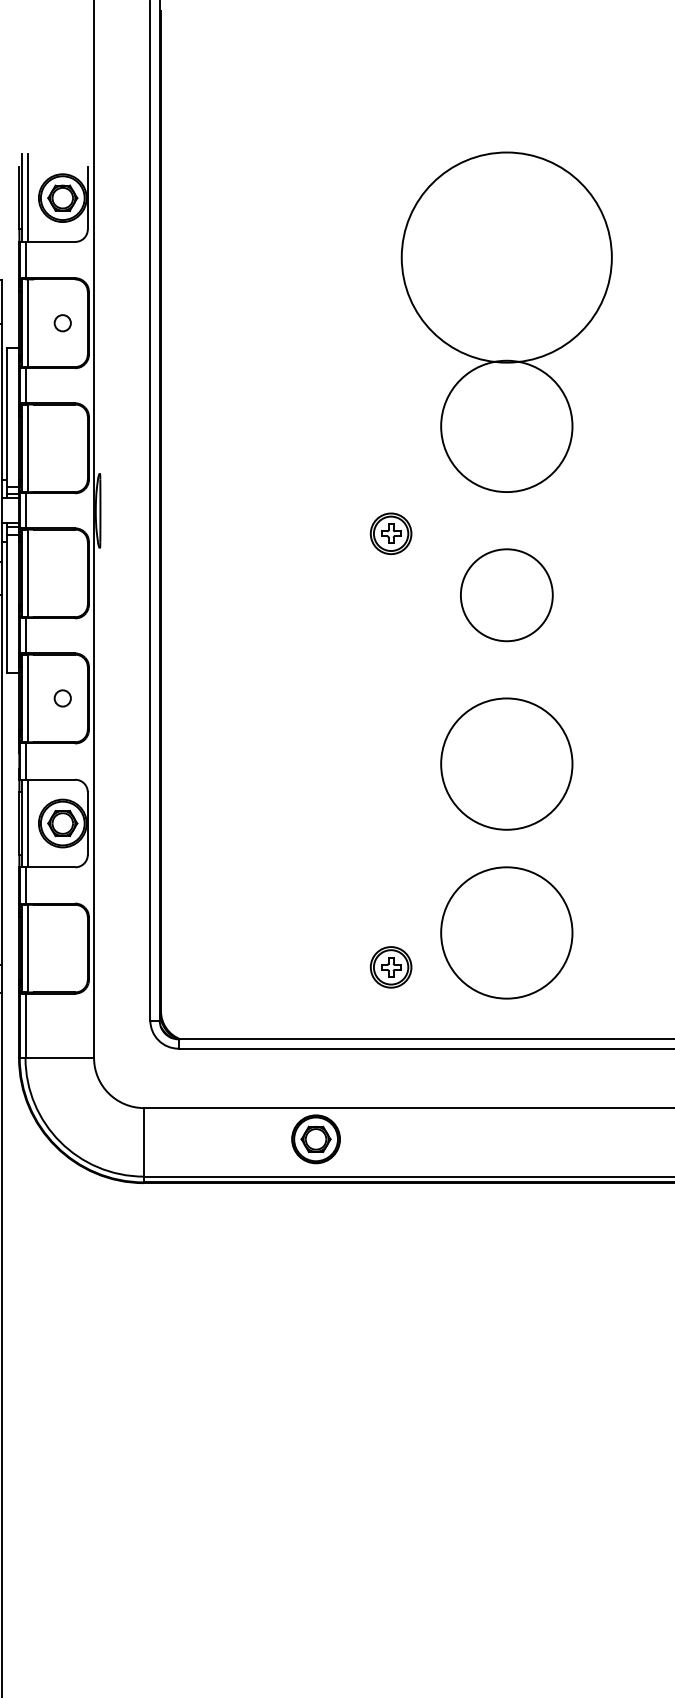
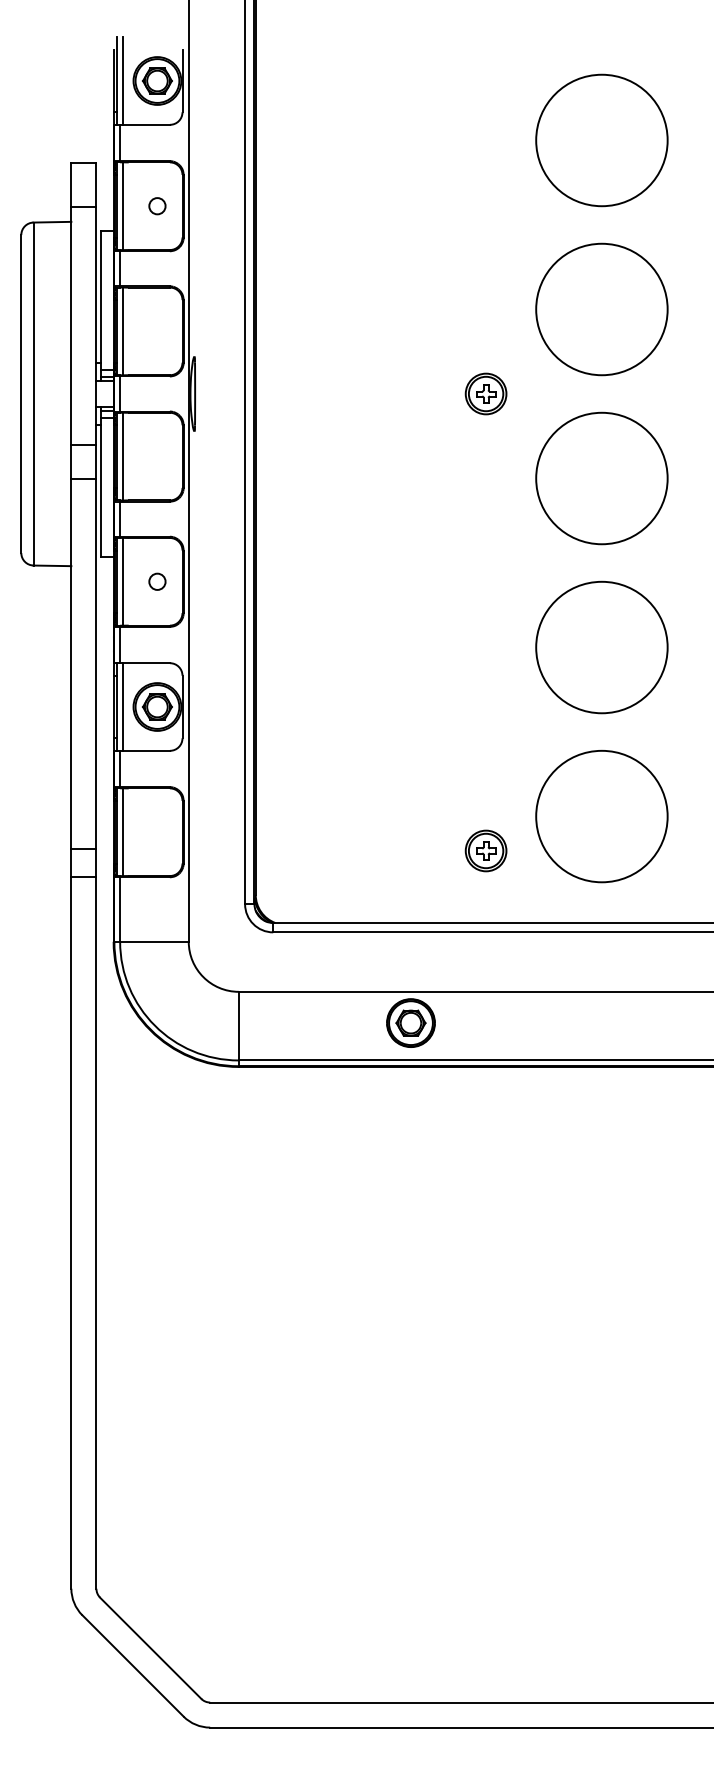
circle: (506, 257) -> (601, 140), size x0.62
part: (390, 533) -> (485, 393), moved
circle: (506, 595) -> (601, 478), size x1.43

